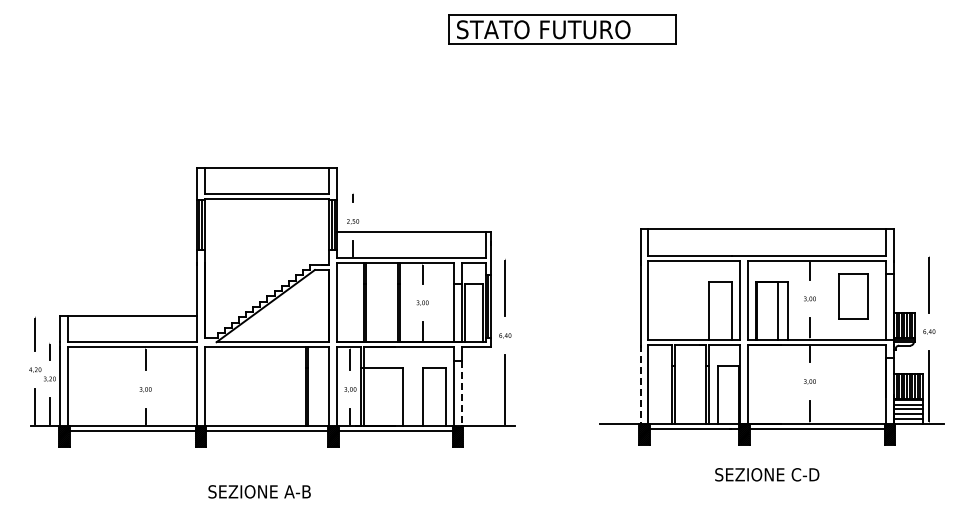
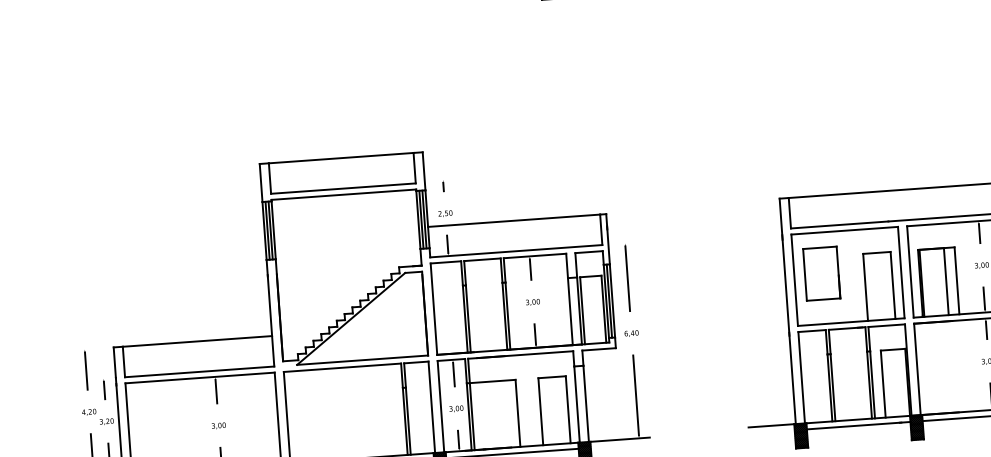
part: (672, 296) -> (822, 273), added
line: (640, 384) -> (792, 378), dashed -> solid
line: (462, 393) -> (586, 403), dashed -> solid

